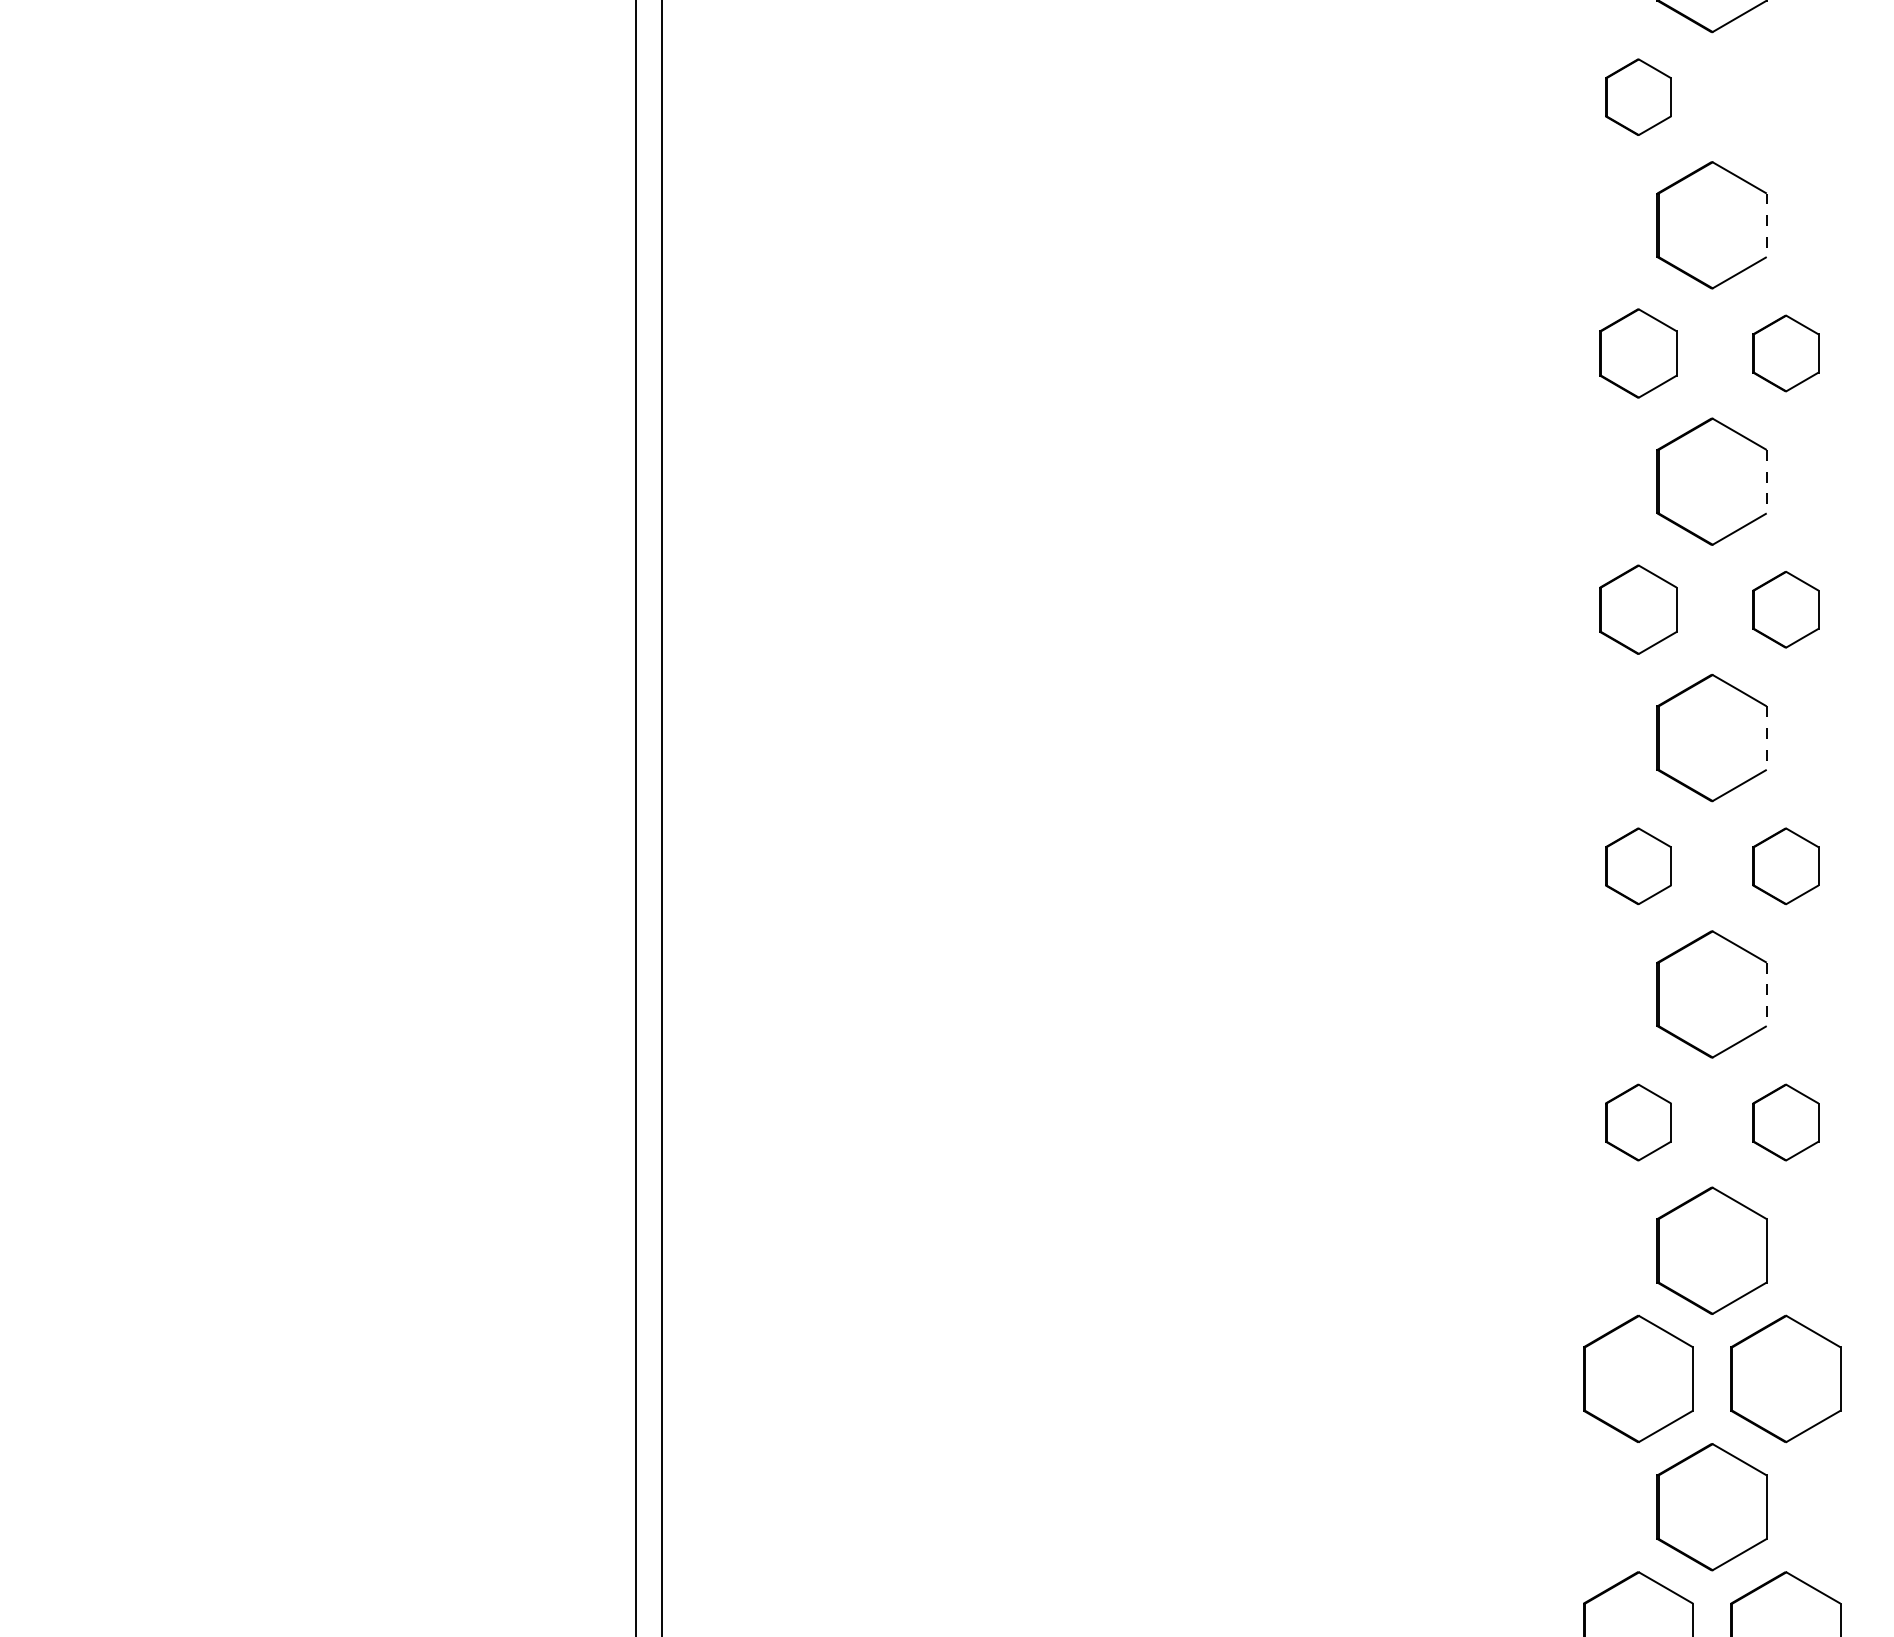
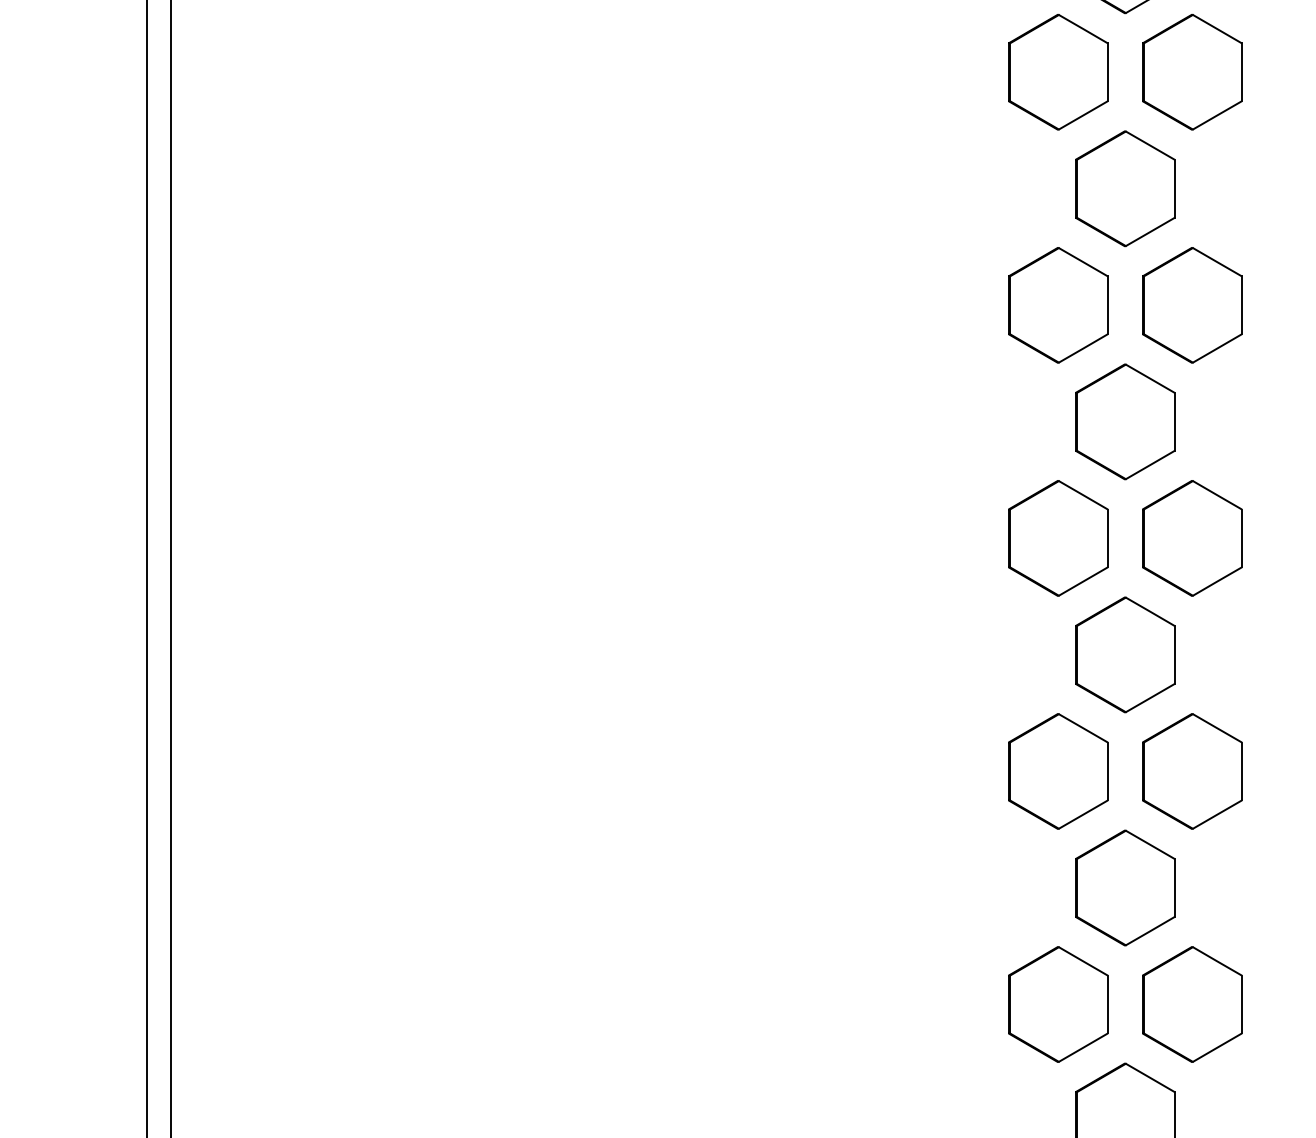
part: (1638, 97) -> (1058, 72), size x1.67
part: (1785, 97) -> (1192, 72), added
line: (1766, 225) -> (1174, 188), dashed -> solid
part: (1638, 353) -> (1058, 305), size x1.43
part: (1785, 353) -> (1192, 305), size x1.67
line: (1766, 481) -> (1174, 421), dashed -> solid
part: (1638, 609) -> (1058, 538), size x1.43
part: (1785, 609) -> (1192, 538), size x1.67
line: (1766, 738) -> (1174, 655), dashed -> solid
part: (1638, 866) -> (1058, 771), size x1.67
part: (1785, 866) -> (1192, 771), size x1.67
line: (1766, 994) -> (1174, 888), dashed -> solid
part: (1638, 1122) -> (1058, 1004), size x1.67
part: (1785, 1122) -> (1192, 1004), size x1.67

